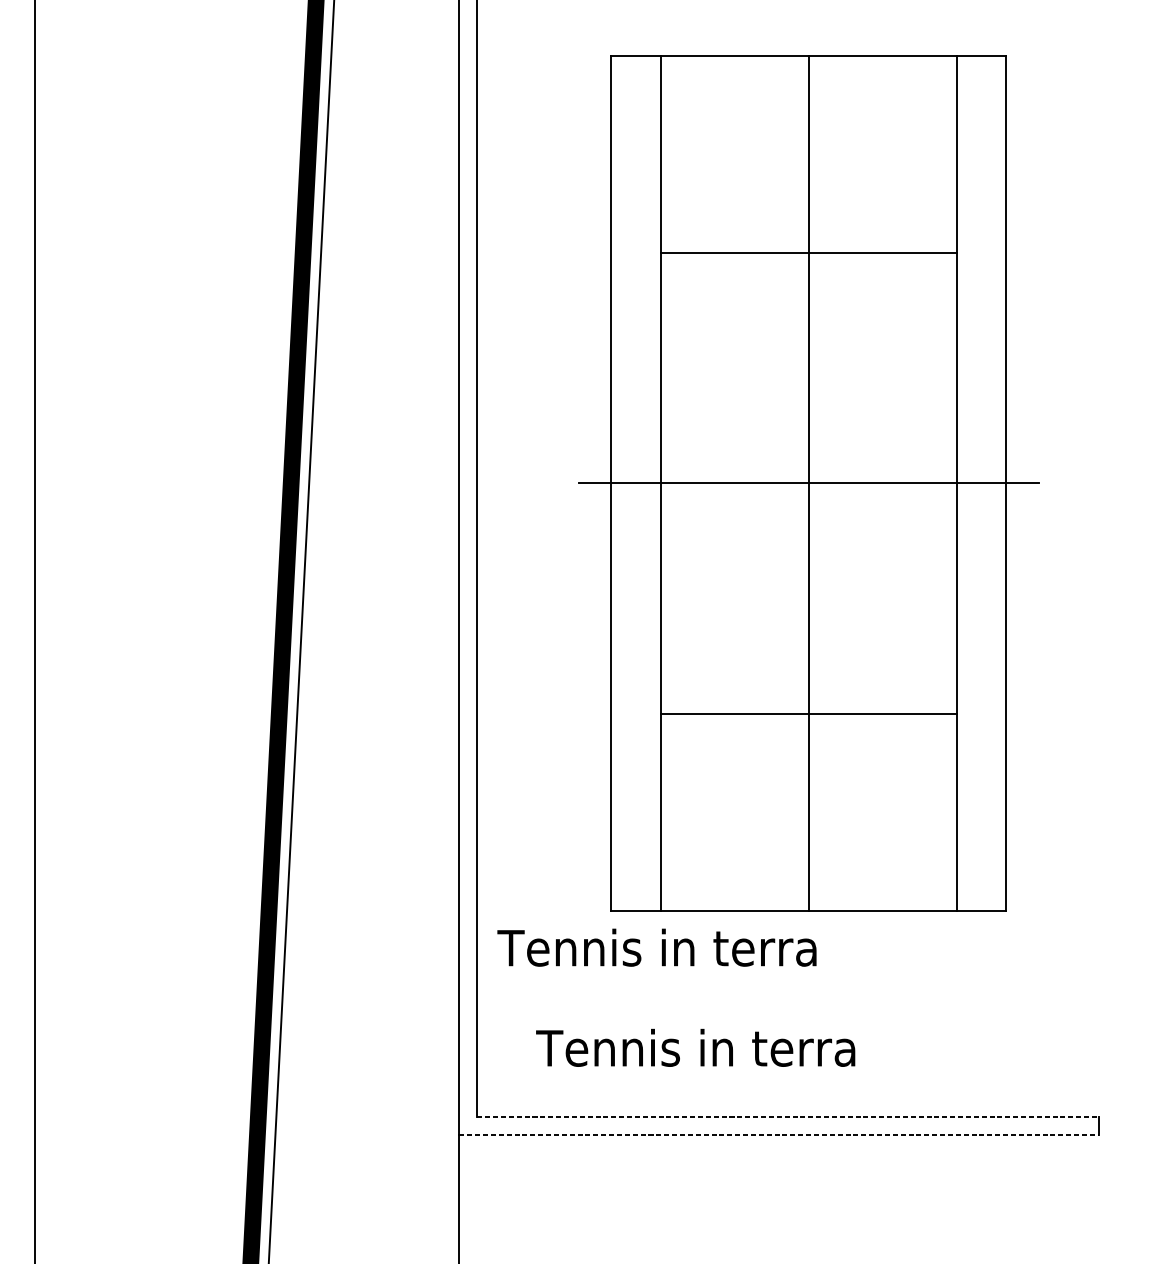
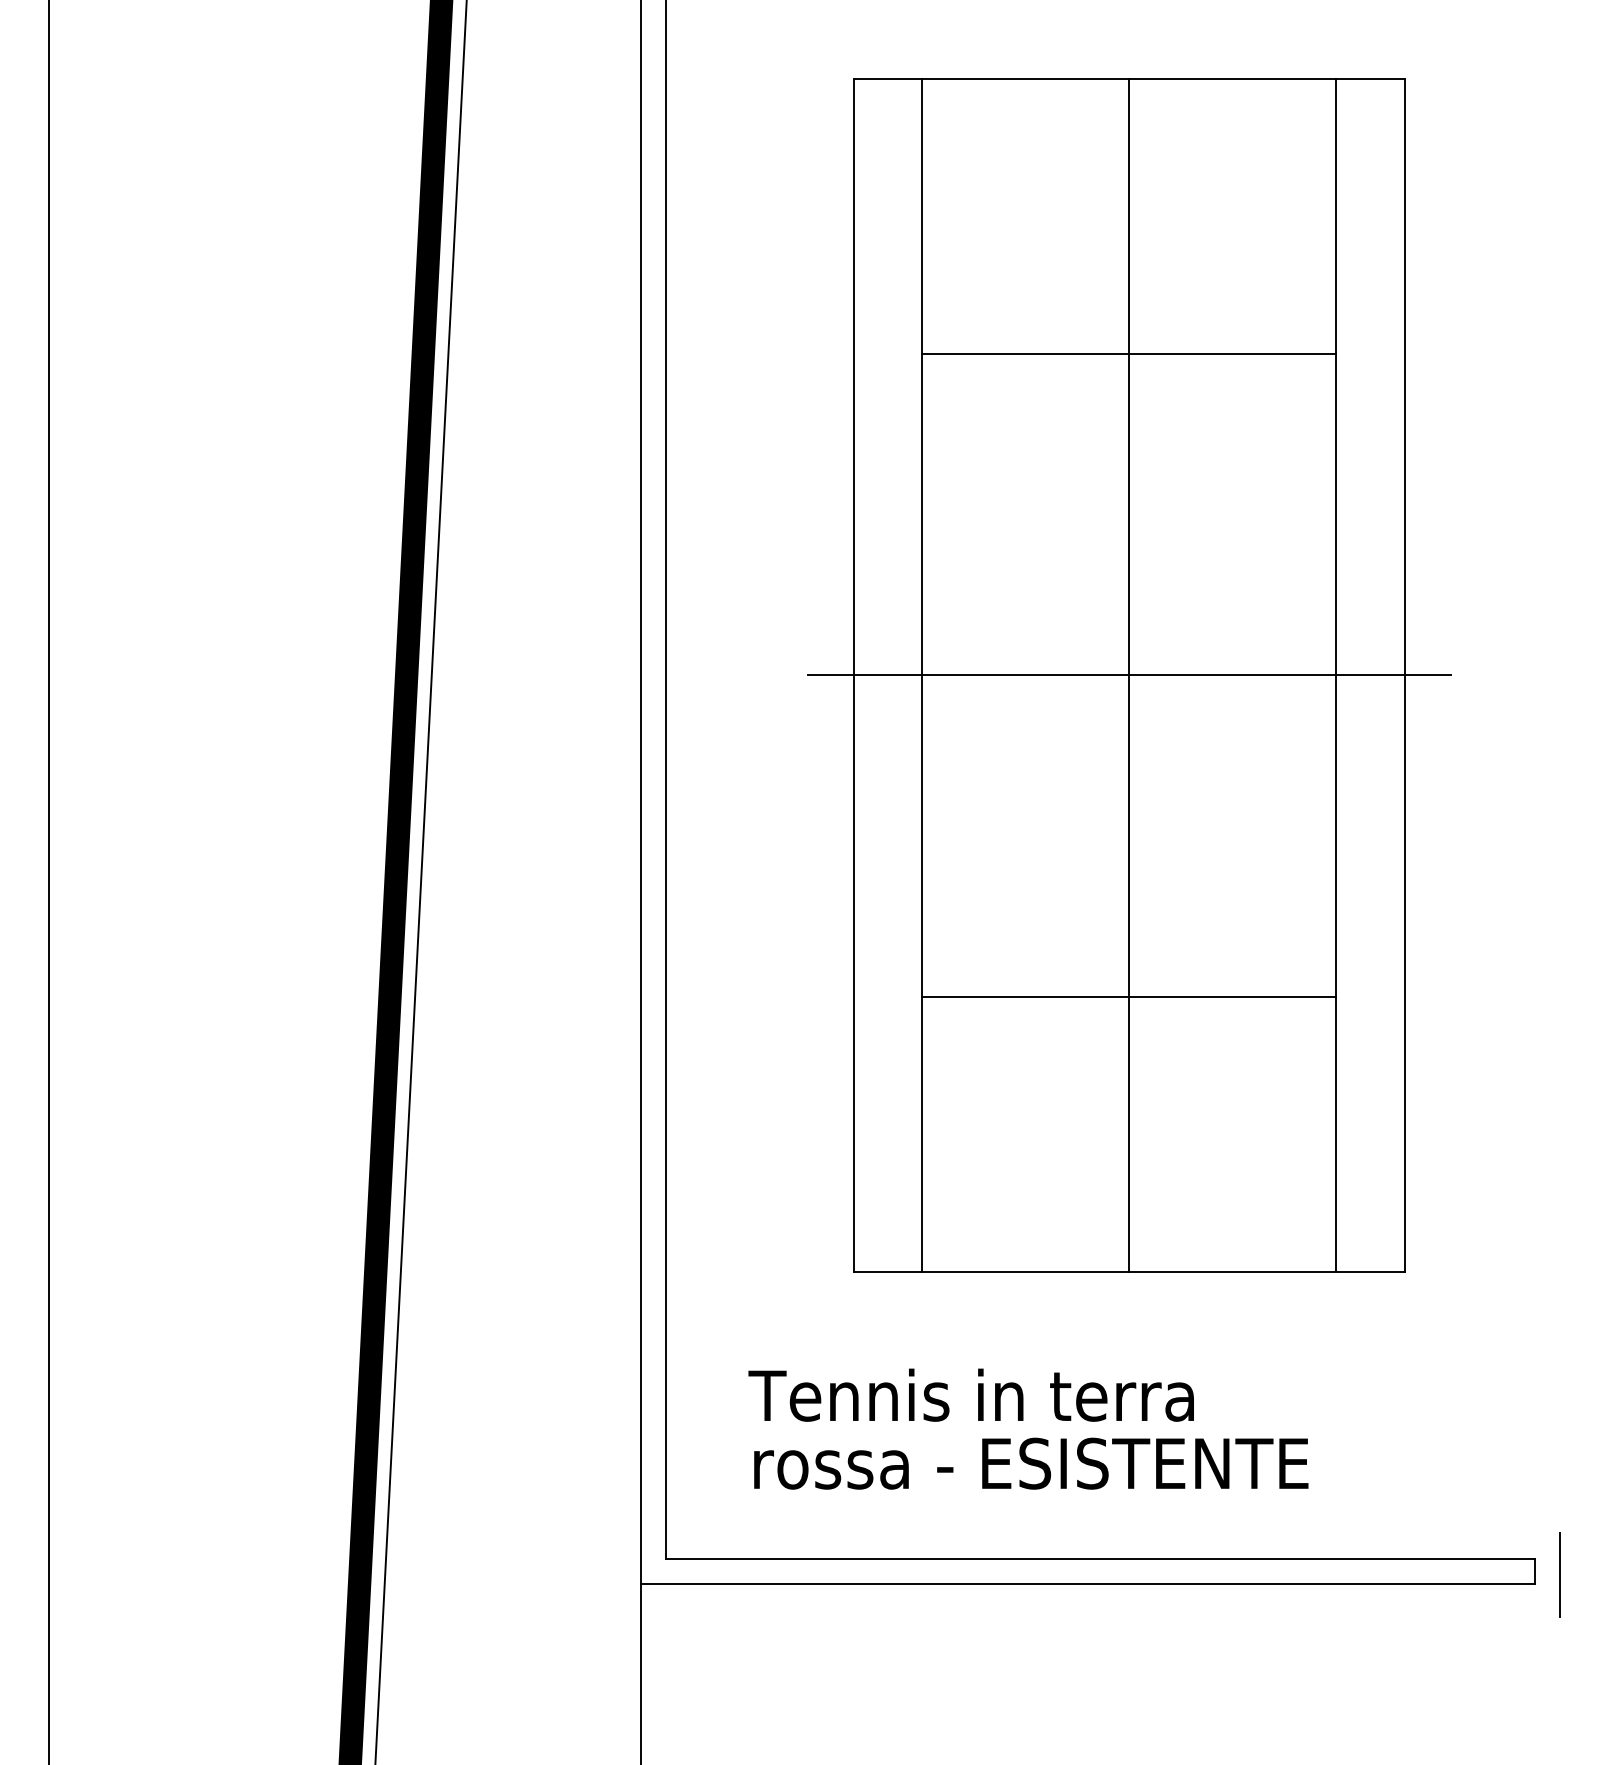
text: (656, 947) -> (970, 1394), moved
text: (736, 1047) -> (1028, 1462), Tennis in terra -> rossa - ESISTENTE
line: (788, 1117) -> (1101, 1559), dashed -> solid
line: (1117, 1127) -> (1559, 1574), added
line: (778, 1134) -> (1087, 1584), dashed -> solid

